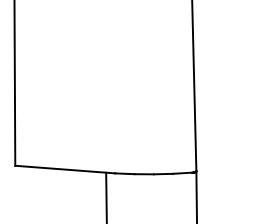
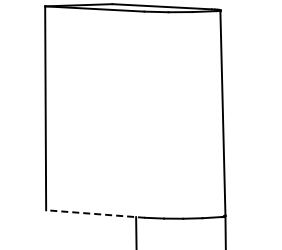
line: (65, 170) -> (95, 214), solid -> dashed

